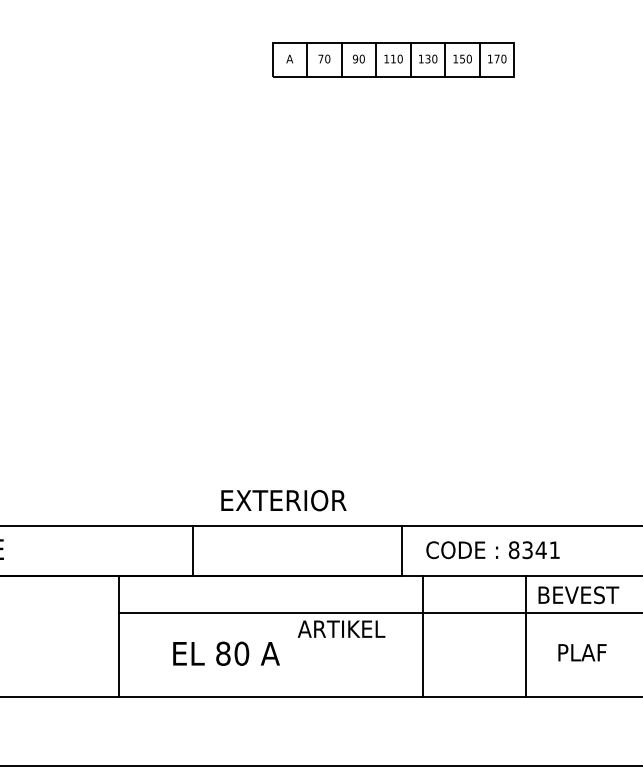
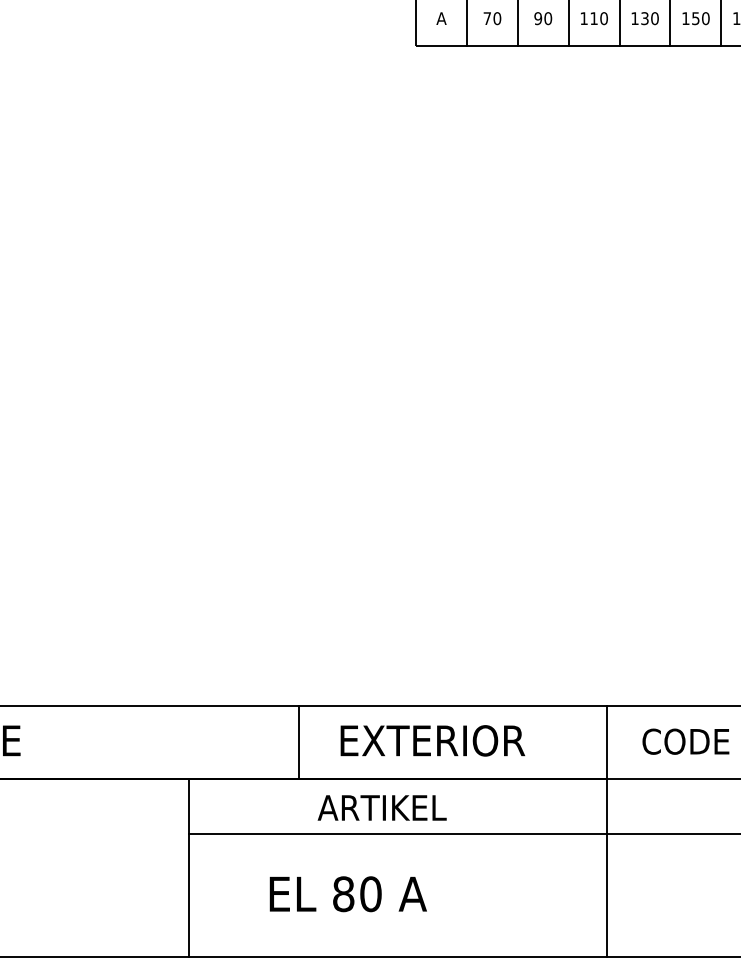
text: (283, 500) -> (432, 740), moved
text: (341, 628) -> (382, 806), moved
line: (422, 635) -> (605, 867), moved

